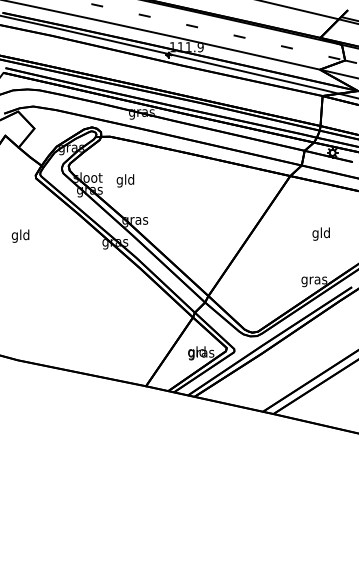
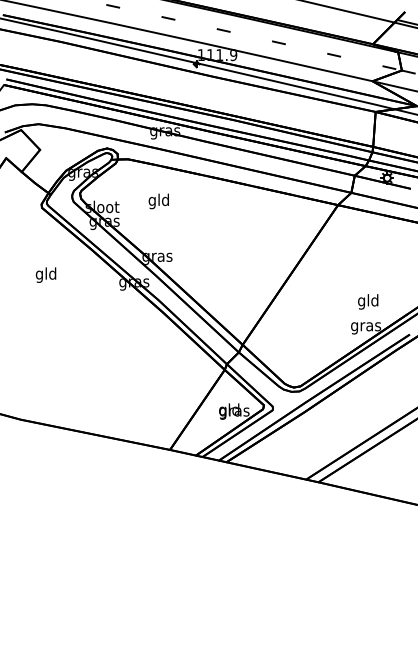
text: (125, 180) -> (158, 200), moved
text: (320, 233) -> (367, 301), moved
text: (20, 235) -> (45, 274), moved

